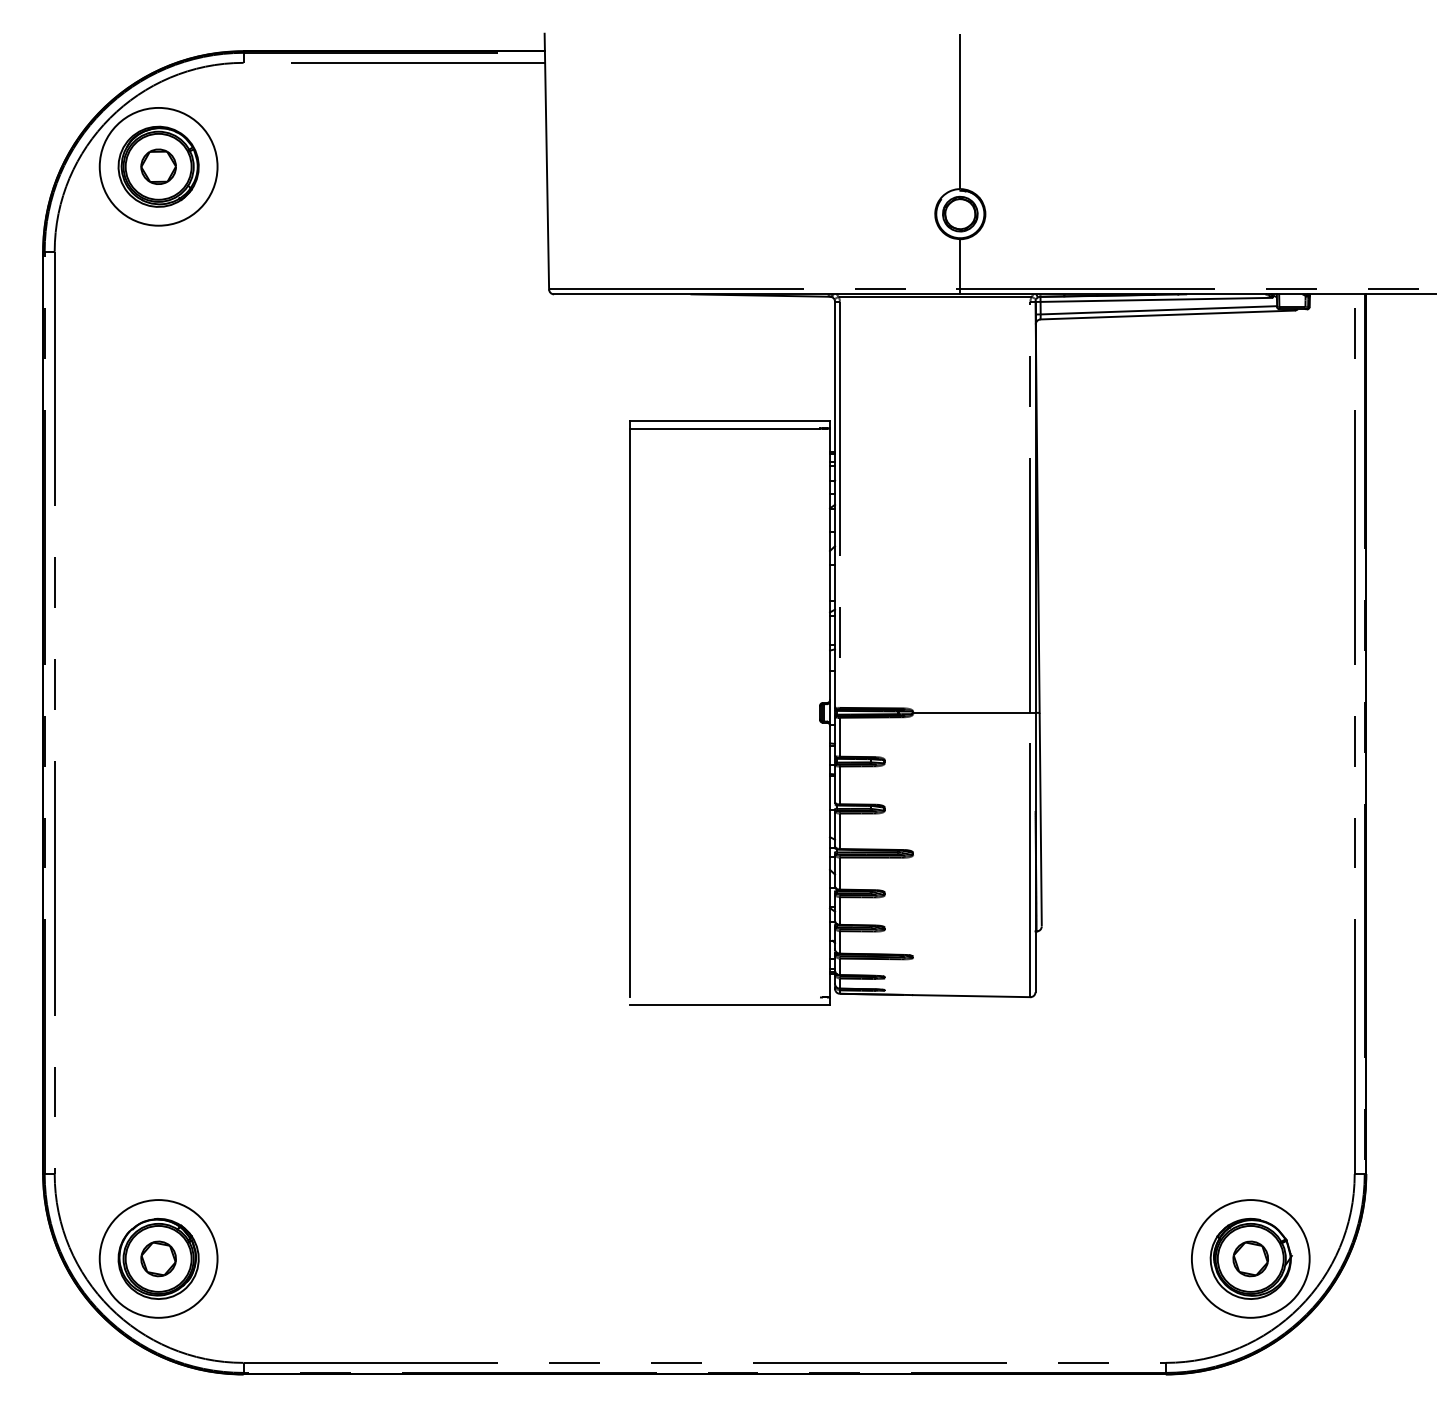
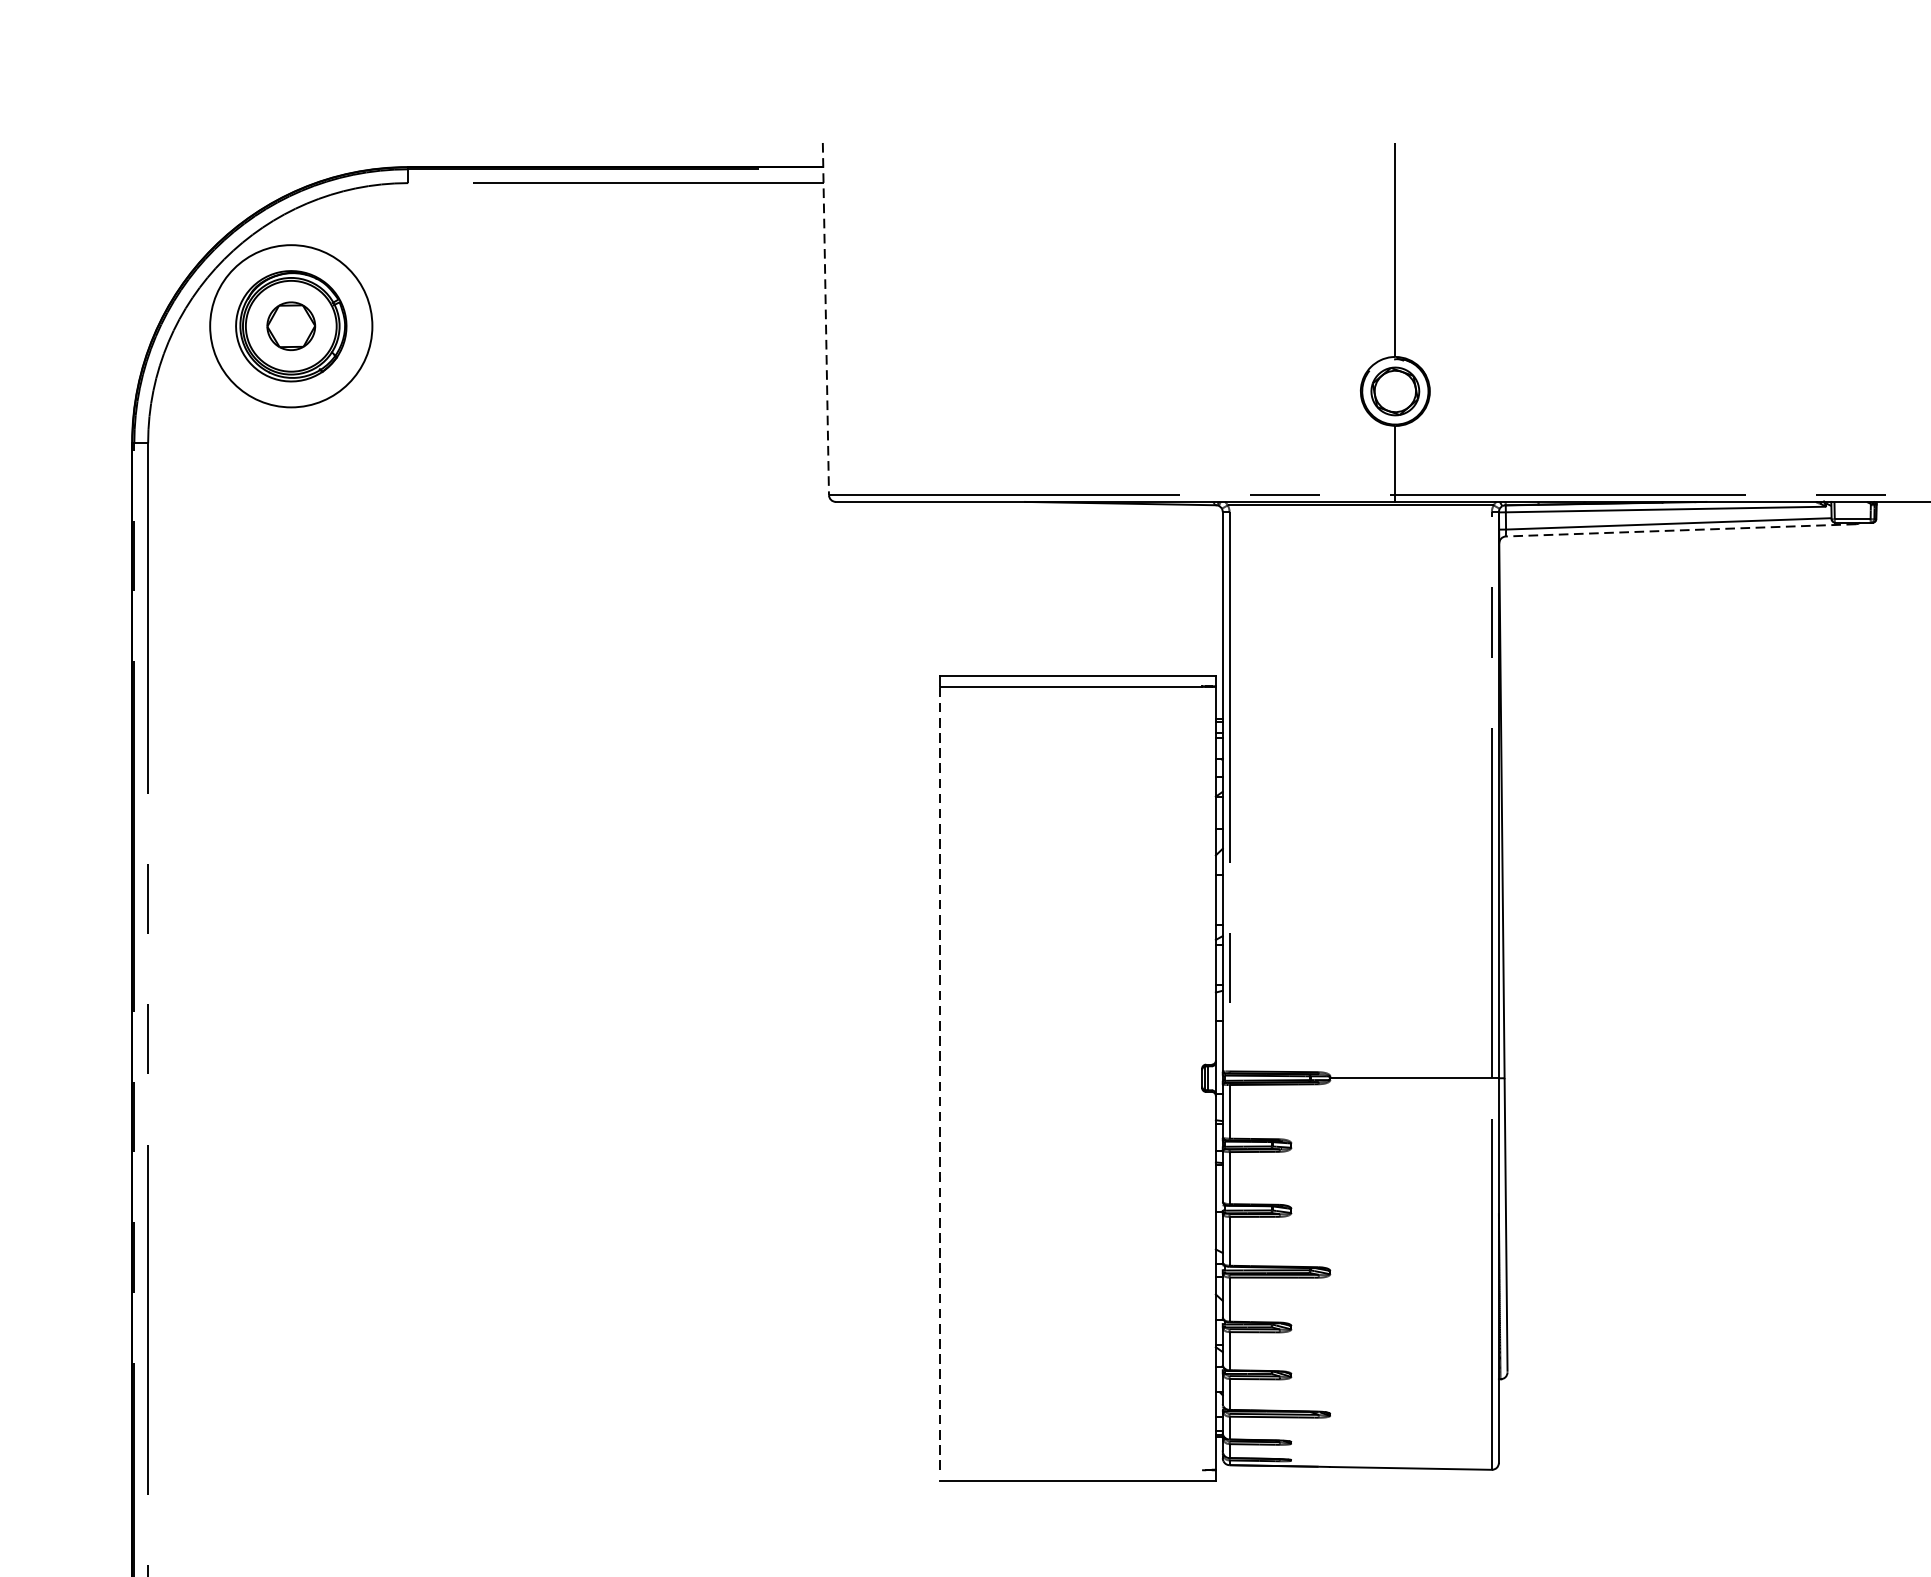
line: (546, 161) -> (825, 318), solid -> dashed
line: (1167, 315) -> (1680, 531), solid -> dashed
line: (629, 712) -> (939, 1077), solid -> dashed

